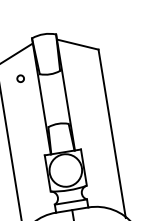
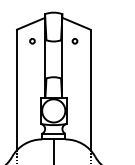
circle: (78, 69) -> (74, 41), added

